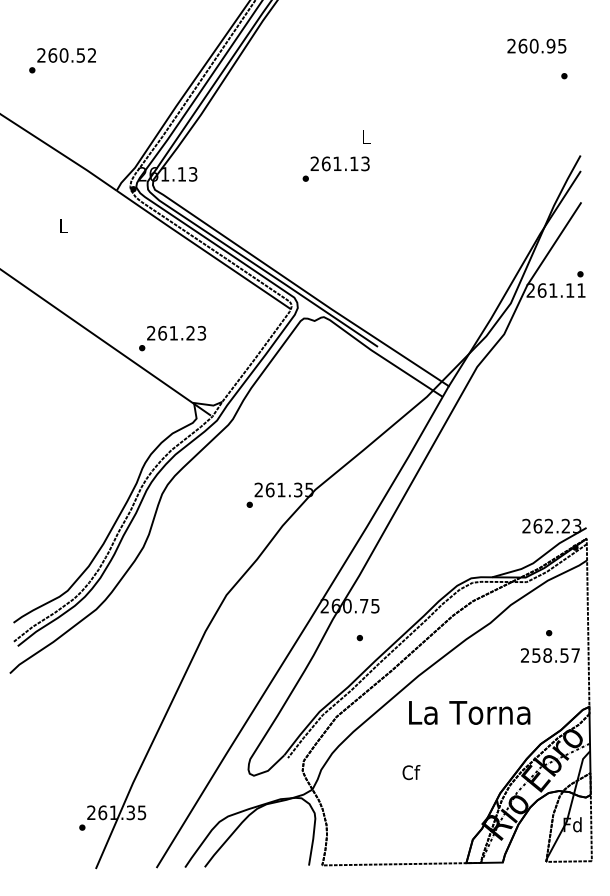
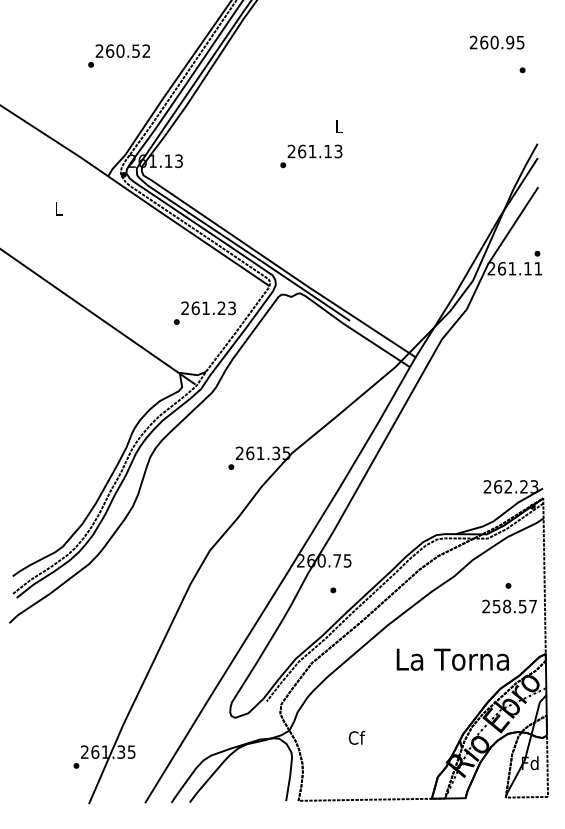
text: (61, 60) -> (118, 55), moved
text: (172, 337) -> (204, 312), moved
text: (469, 712) -> (452, 659), moved
text: (410, 772) -> (356, 737), moved

